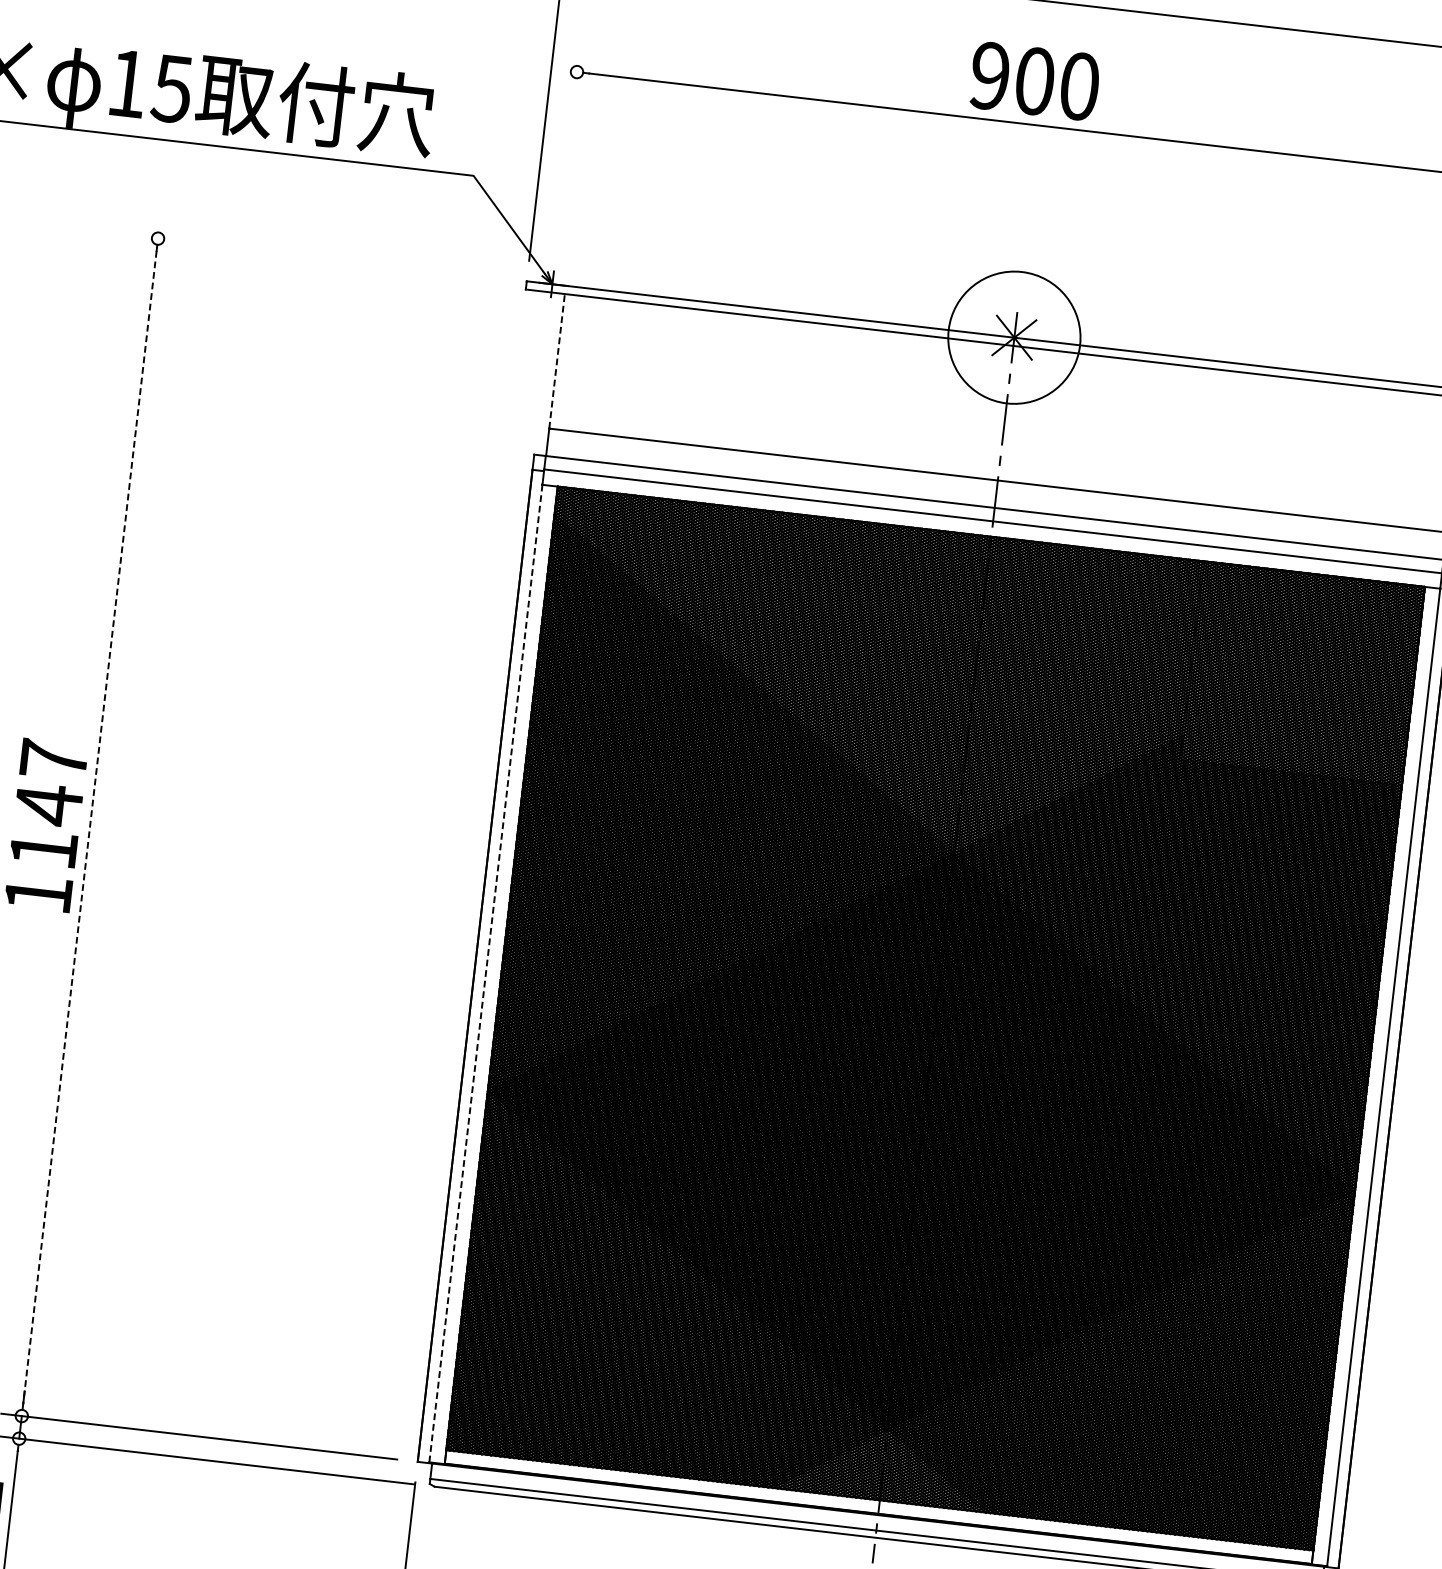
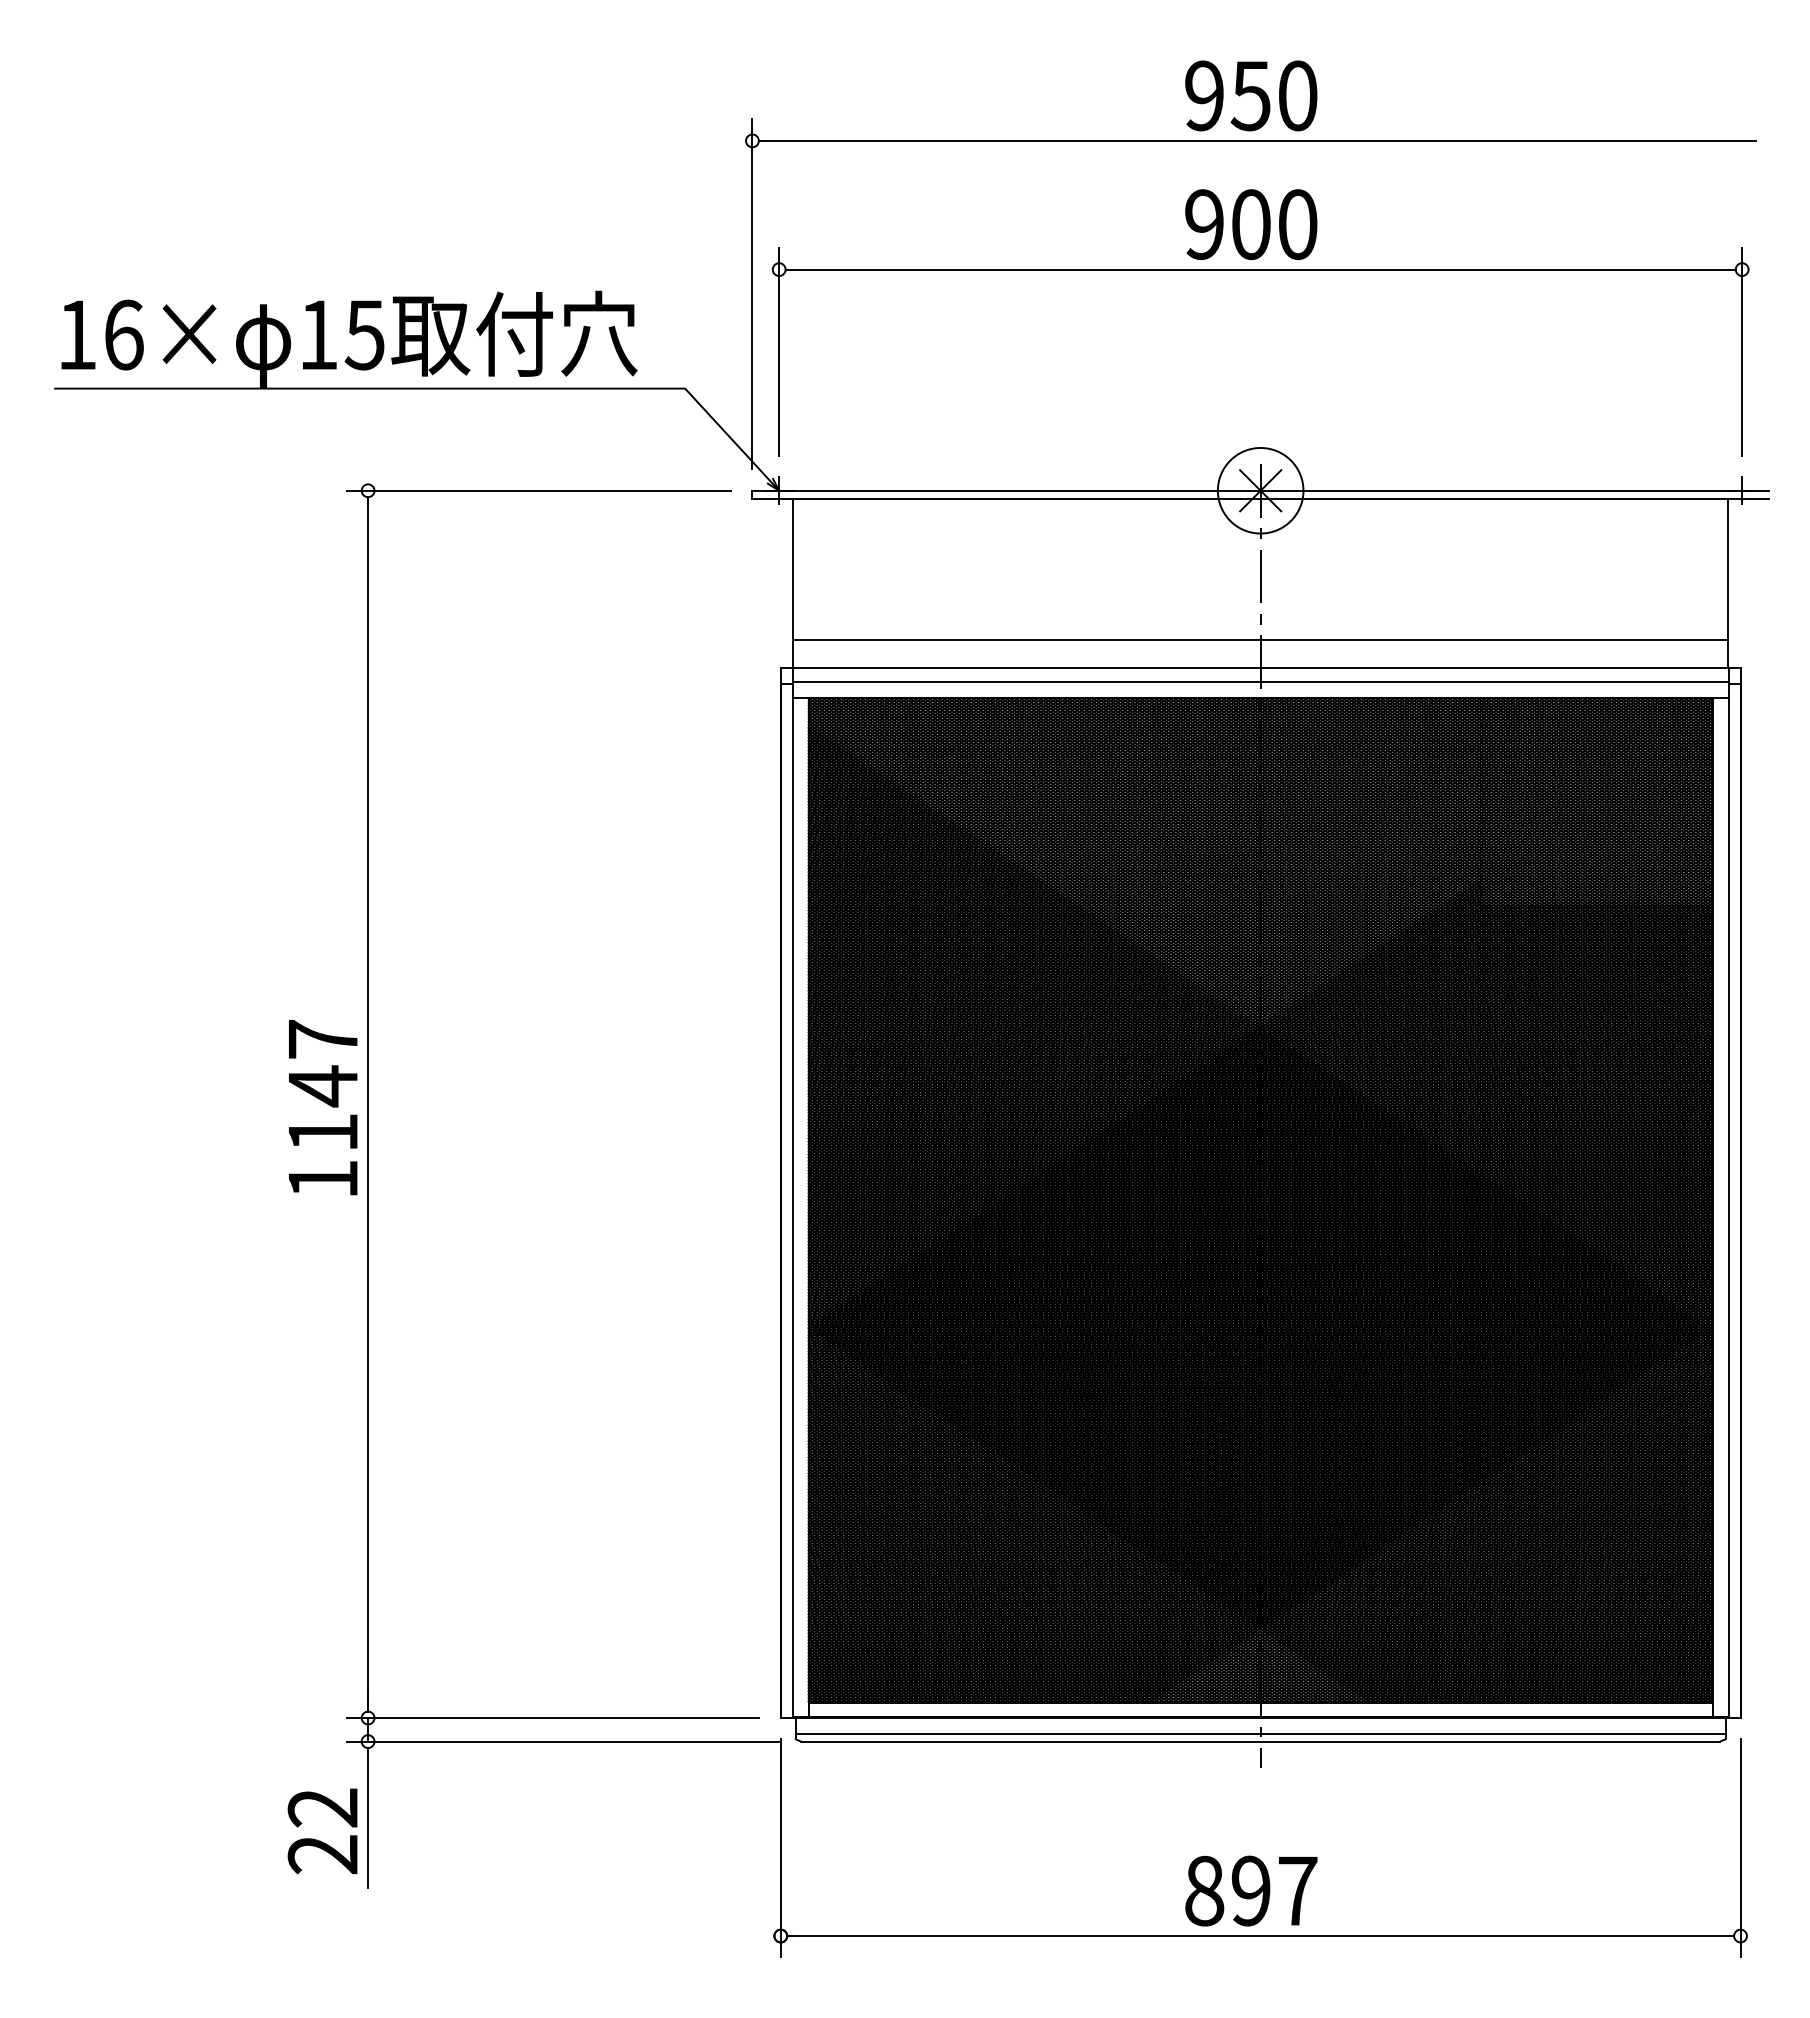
line: (568, 151) -> (779, 352), added
line: (321, 257) -> (538, 490), added
circle: (1014, 337) -> (1260, 490), size x0.62
line: (557, 360) -> (793, 568), dashed -> solid
line: (90, 827) -> (368, 1104), dashed -> solid
line: (485, 973) -> (792, 1207), dashed -> solid

